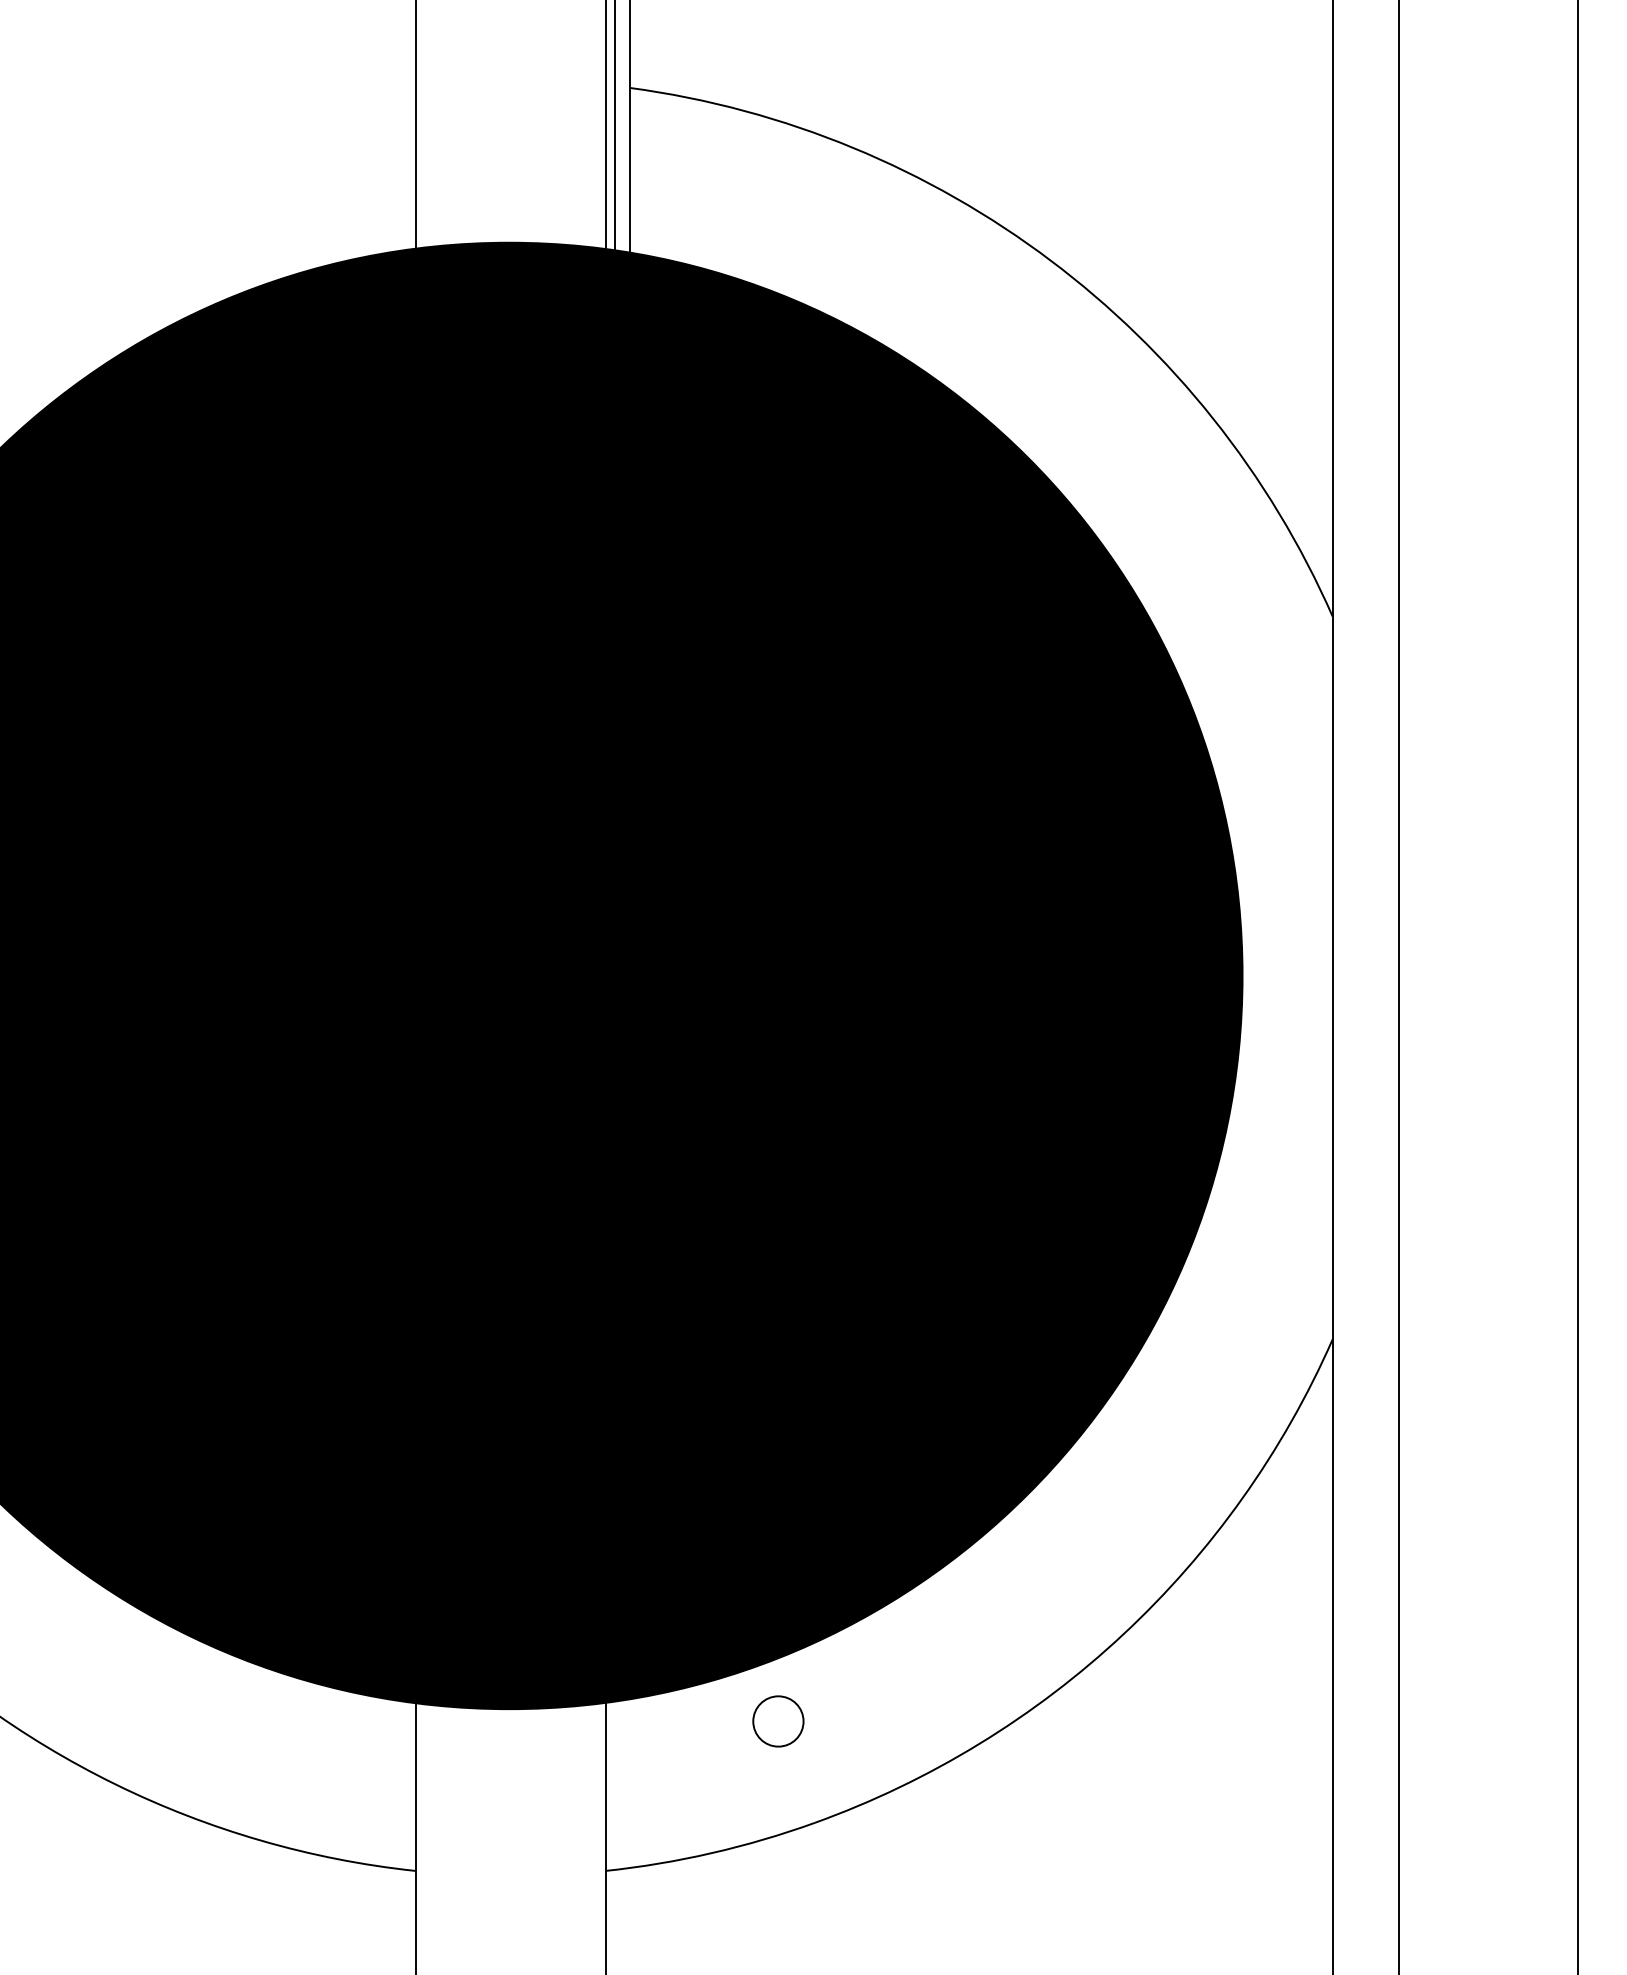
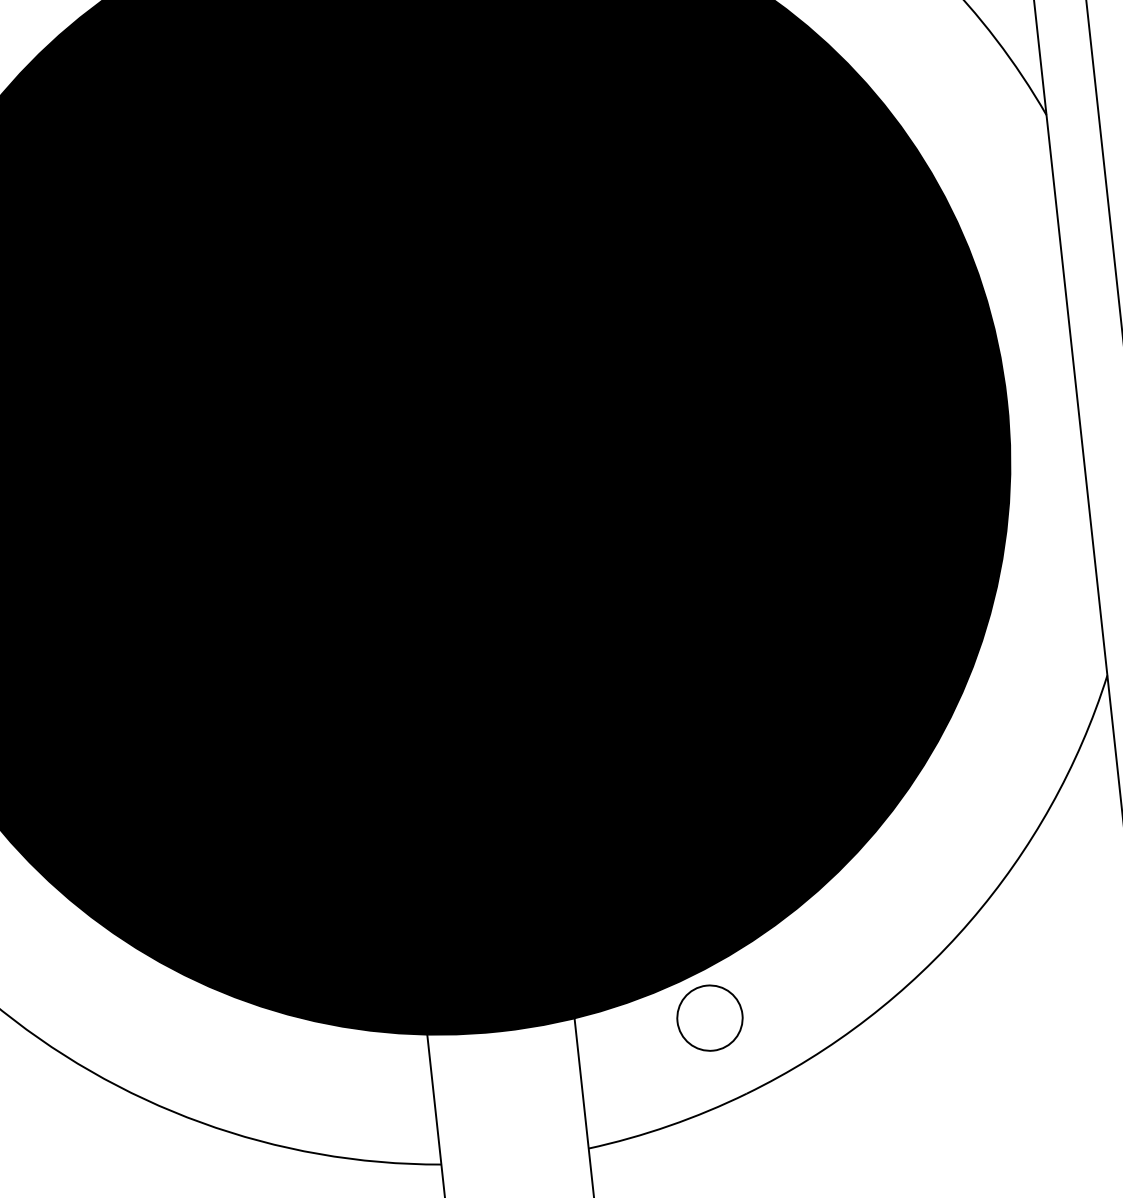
circle: (778, 1721) -> (710, 1018), size x1.67

